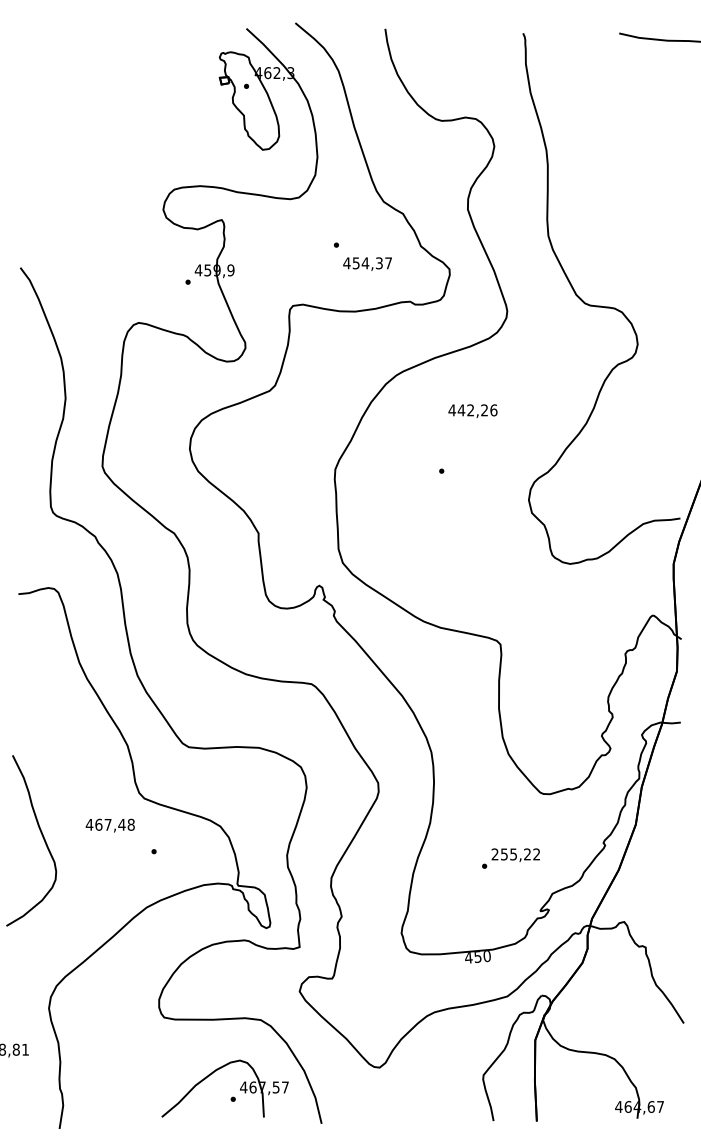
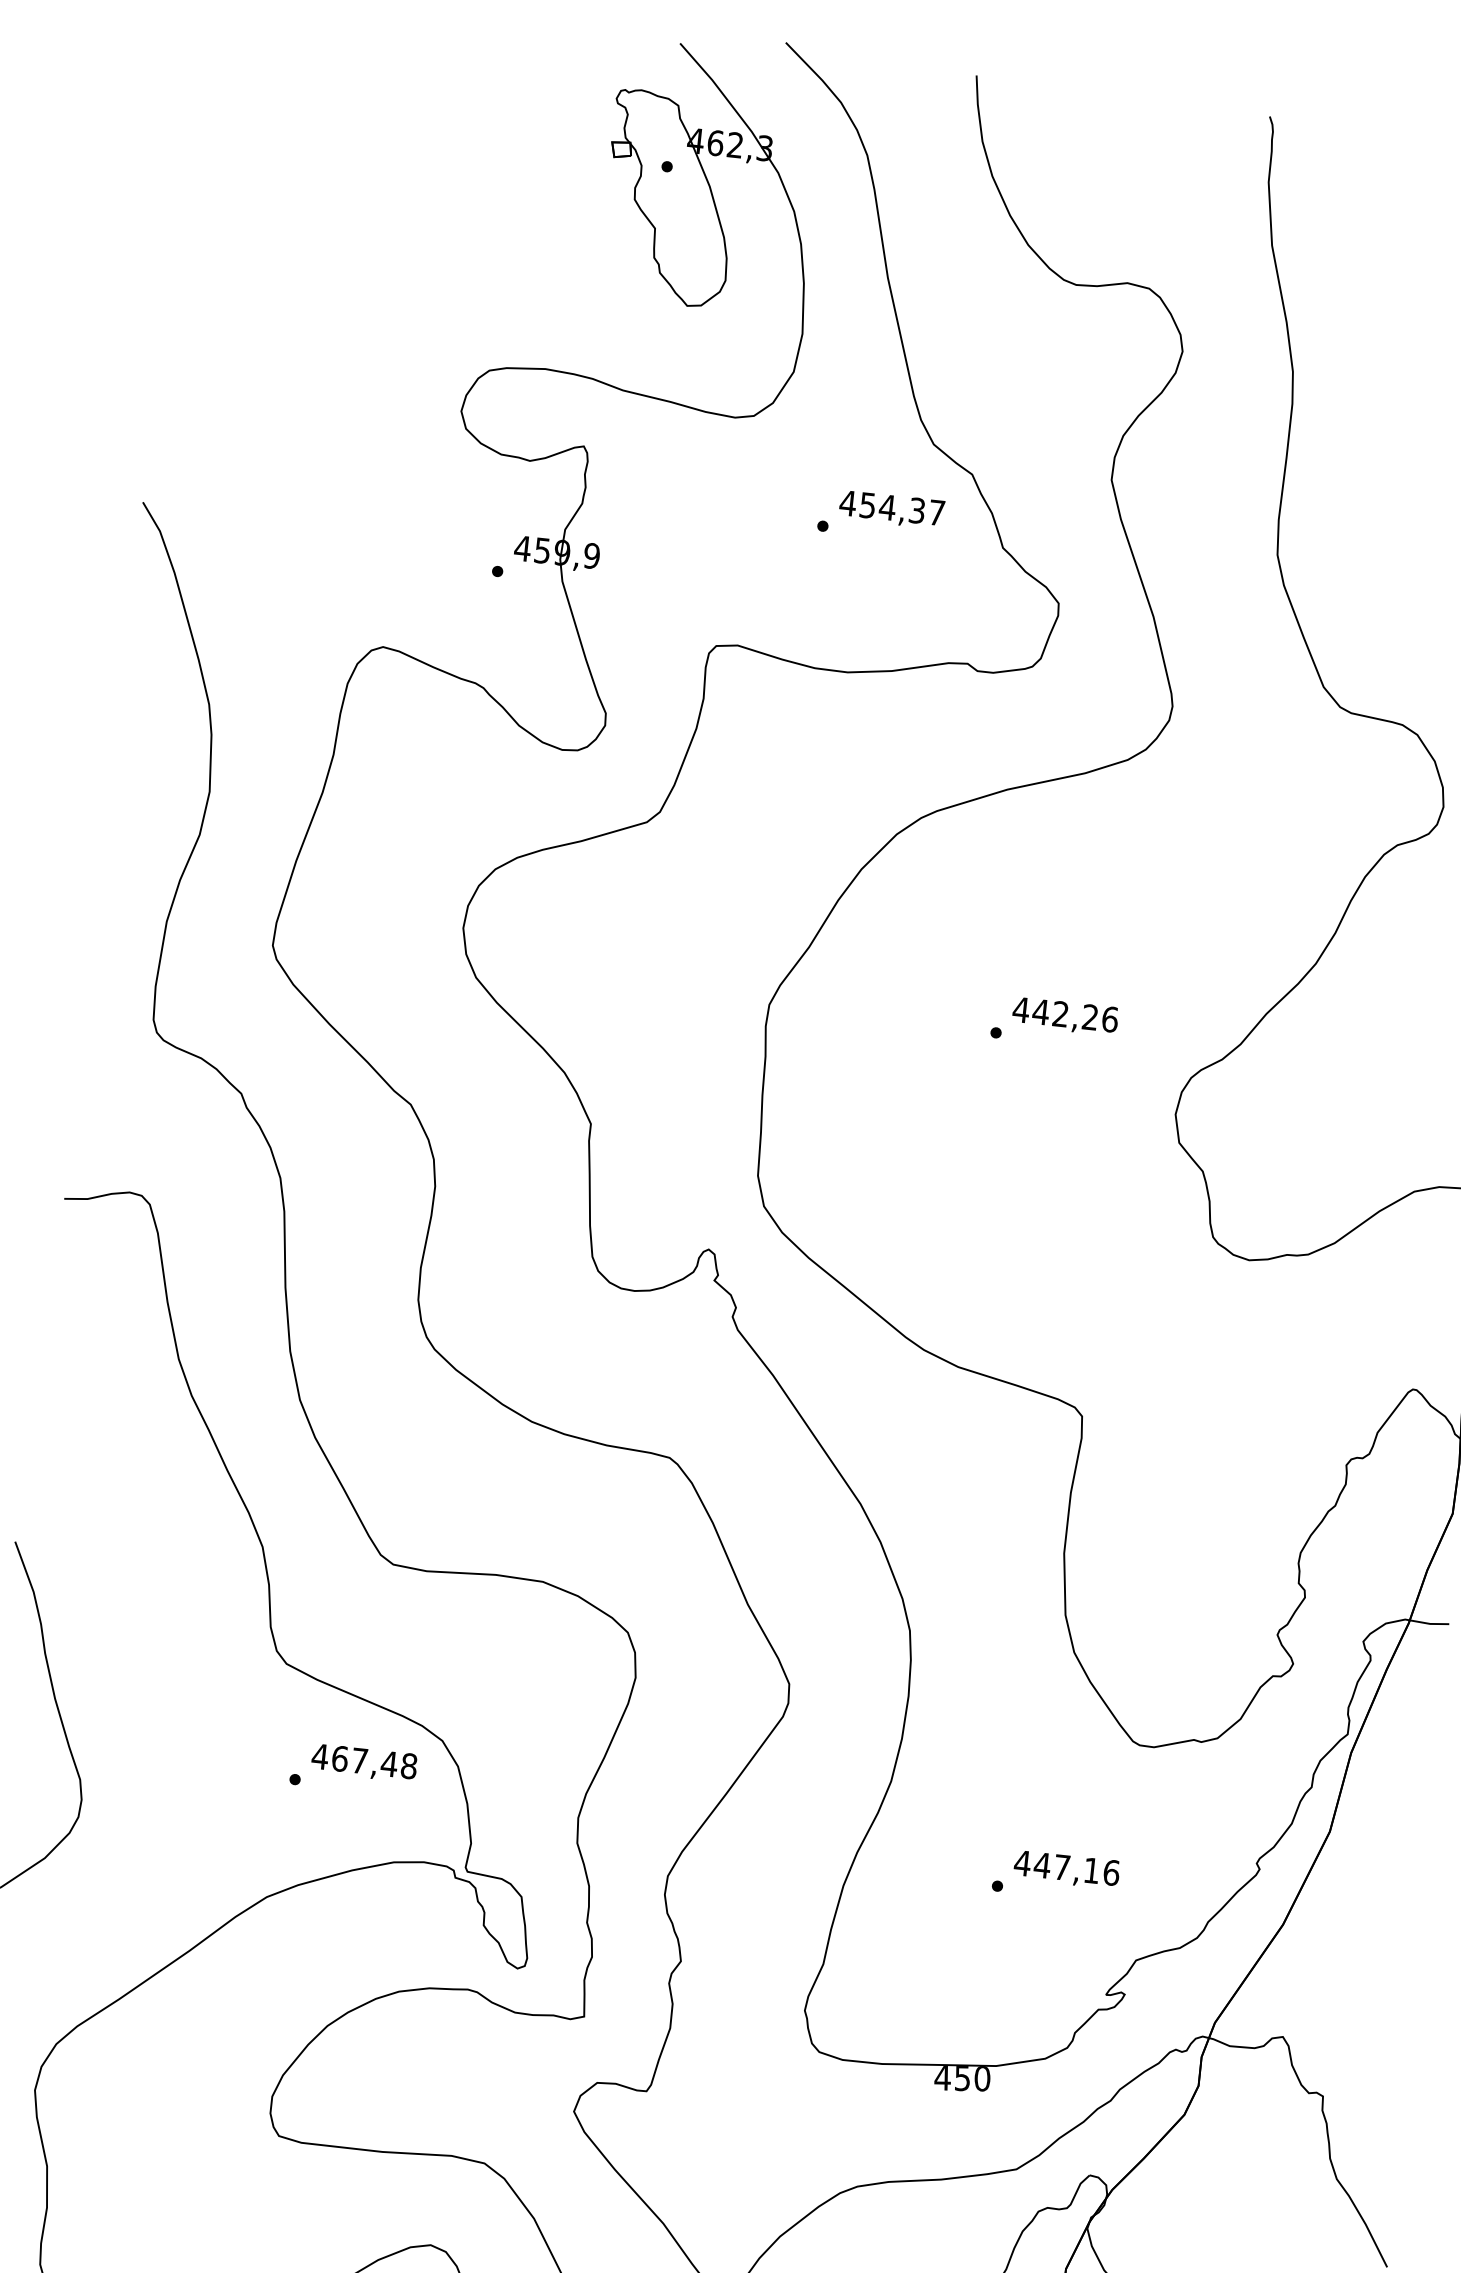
text: (367, 263) -> (891, 508), moved
text: (472, 410) -> (1064, 1014), moved
text: (109, 825) -> (362, 1762), moved
text: (515, 854) -> (1066, 1868), 255,22 -> 447,16

